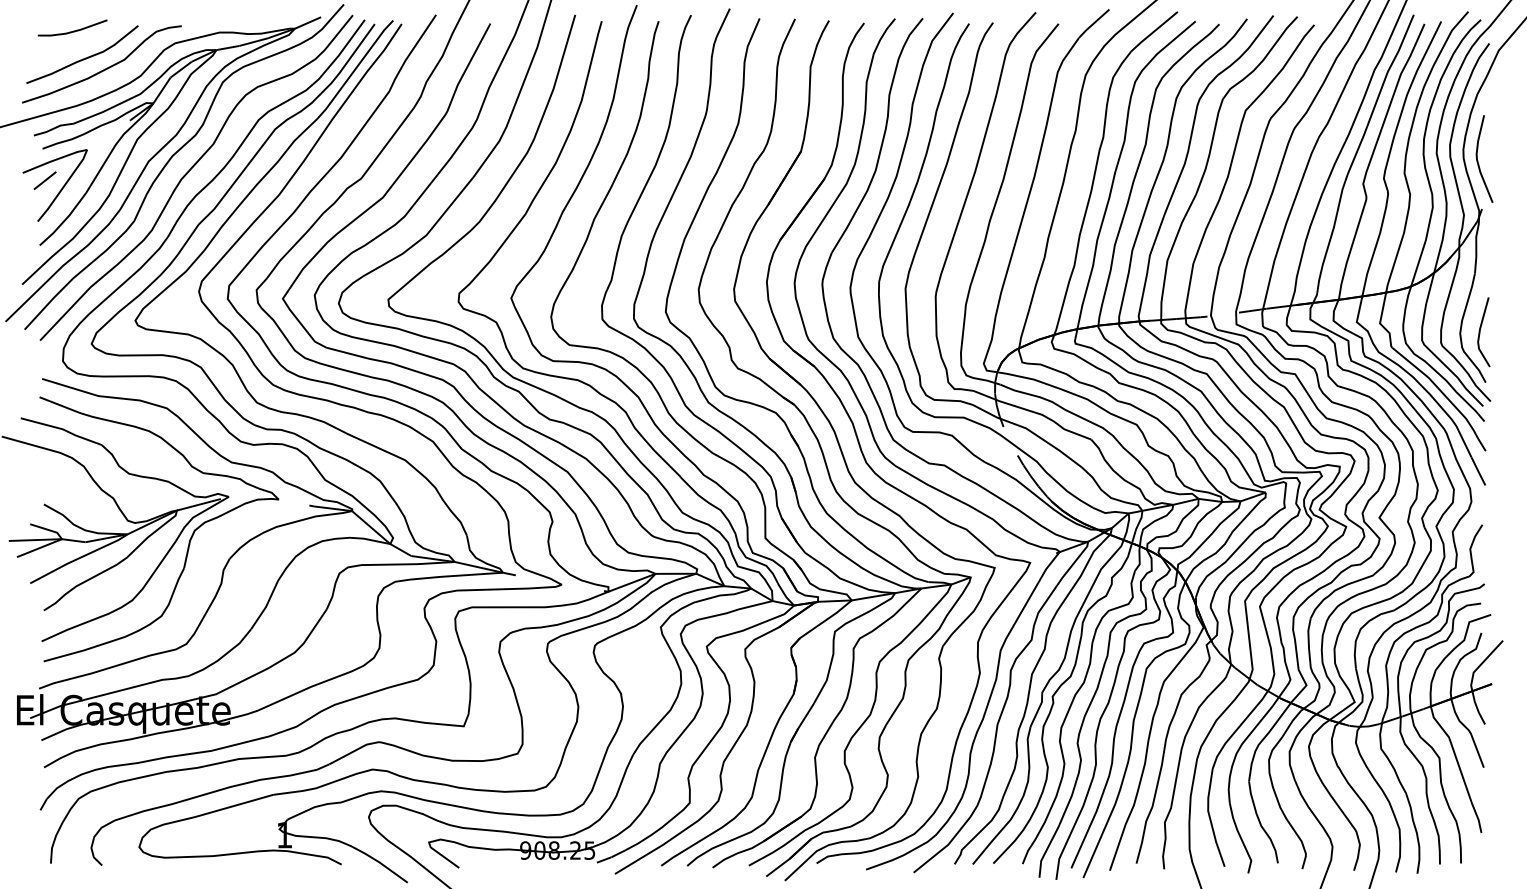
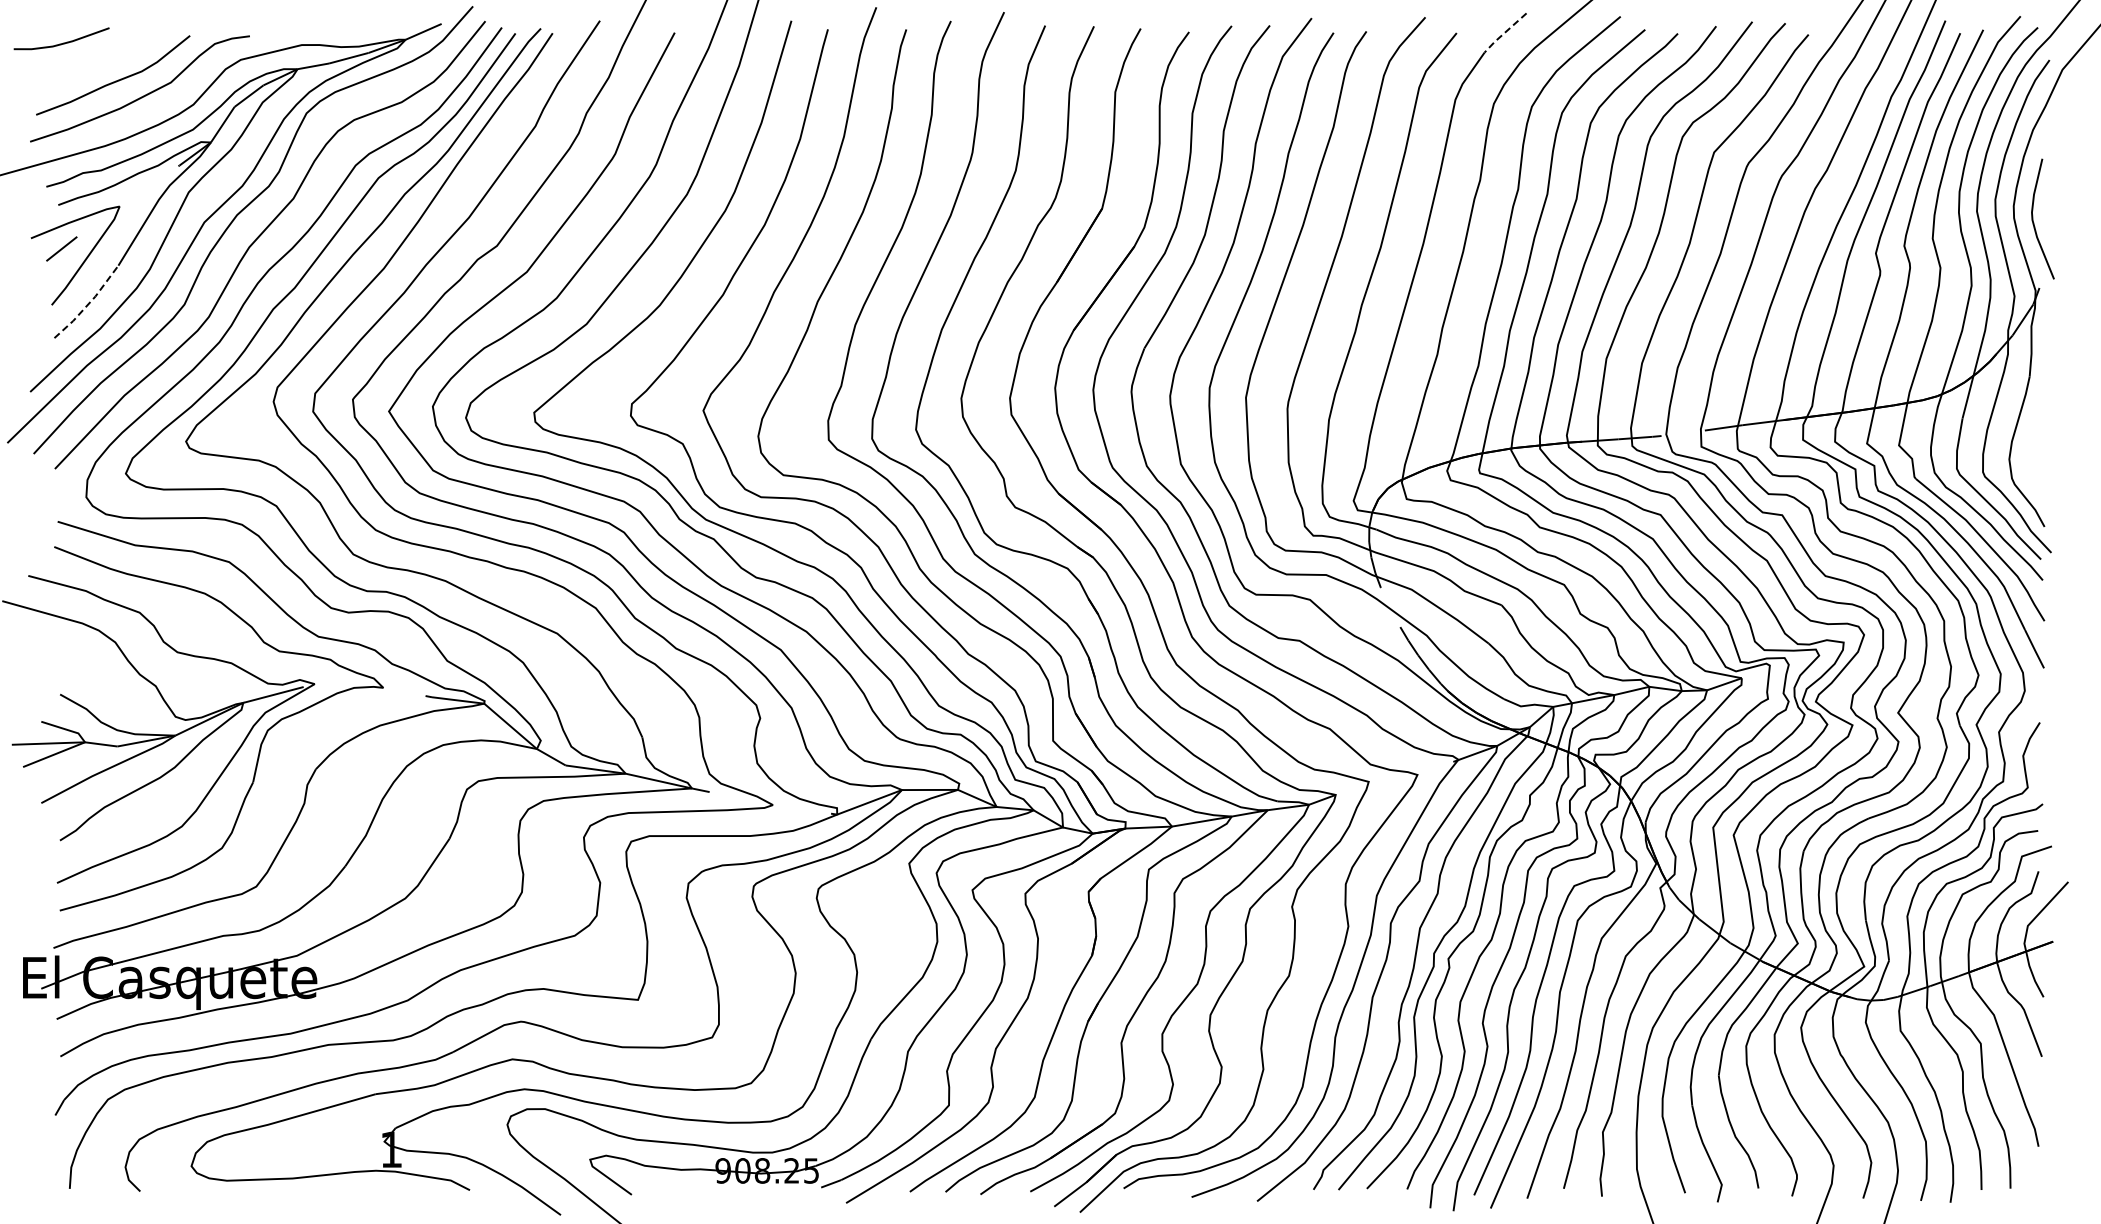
line: (1093, 24) -> (1504, 33), solid -> dashed
line: (73, 30) -> (63, 42), moved
line: (64, 220) -> (88, 303), solid -> dashed
line: (1480, 331) -> (2037, 456), removed

